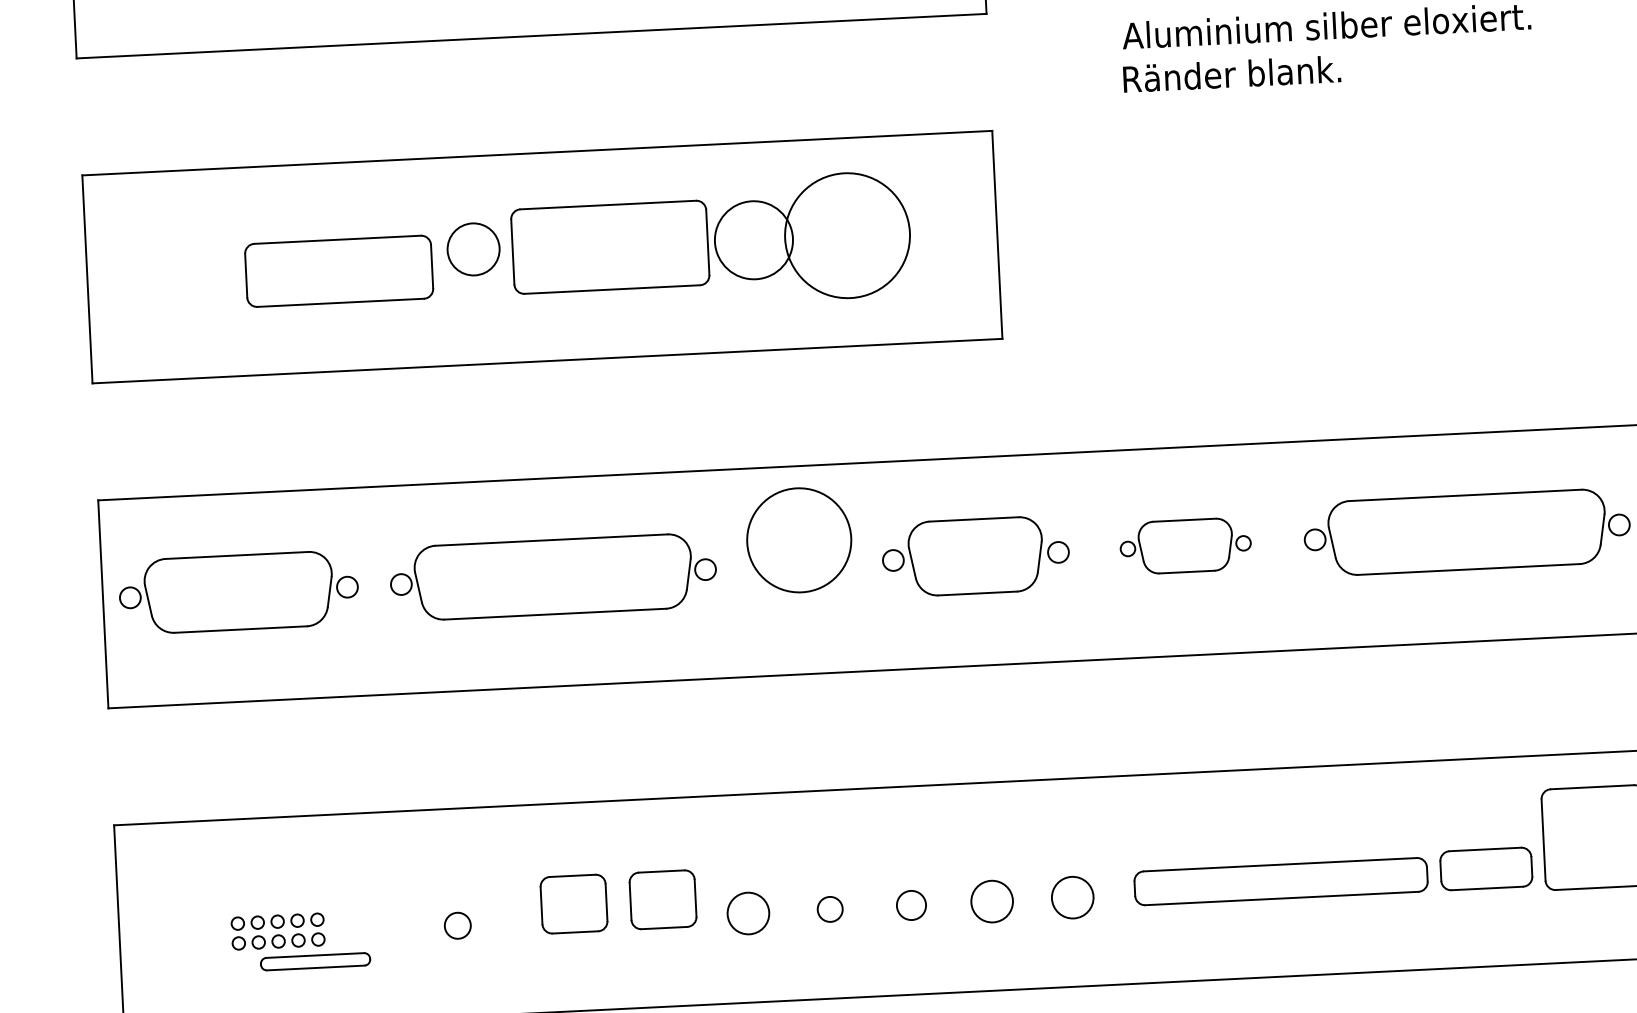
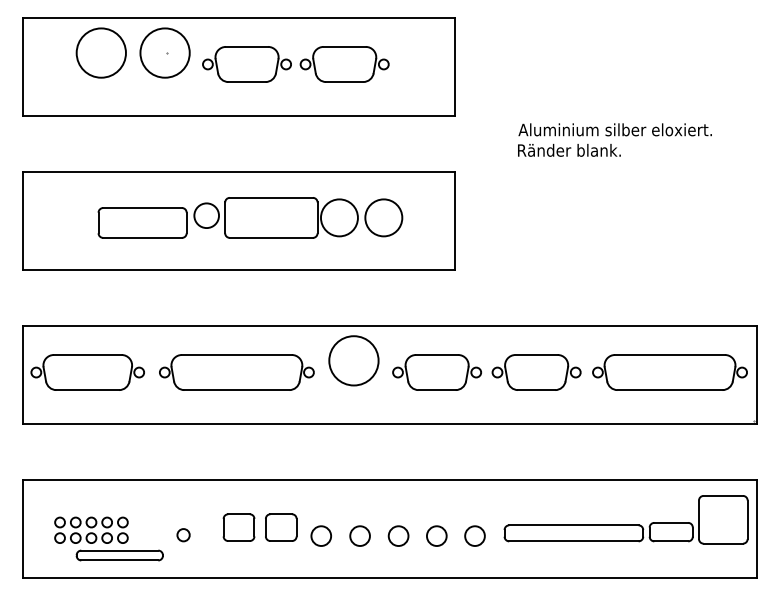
circle: (846, 234) -> (383, 217), size x0.62
part: (1185, 546) -> (536, 372), size x1.43
circle: (911, 904) -> (398, 535), size x1.43
circle: (828, 908) -> (359, 535), size x1.67
part: (299, 940) -> (108, 538), size x1.67

